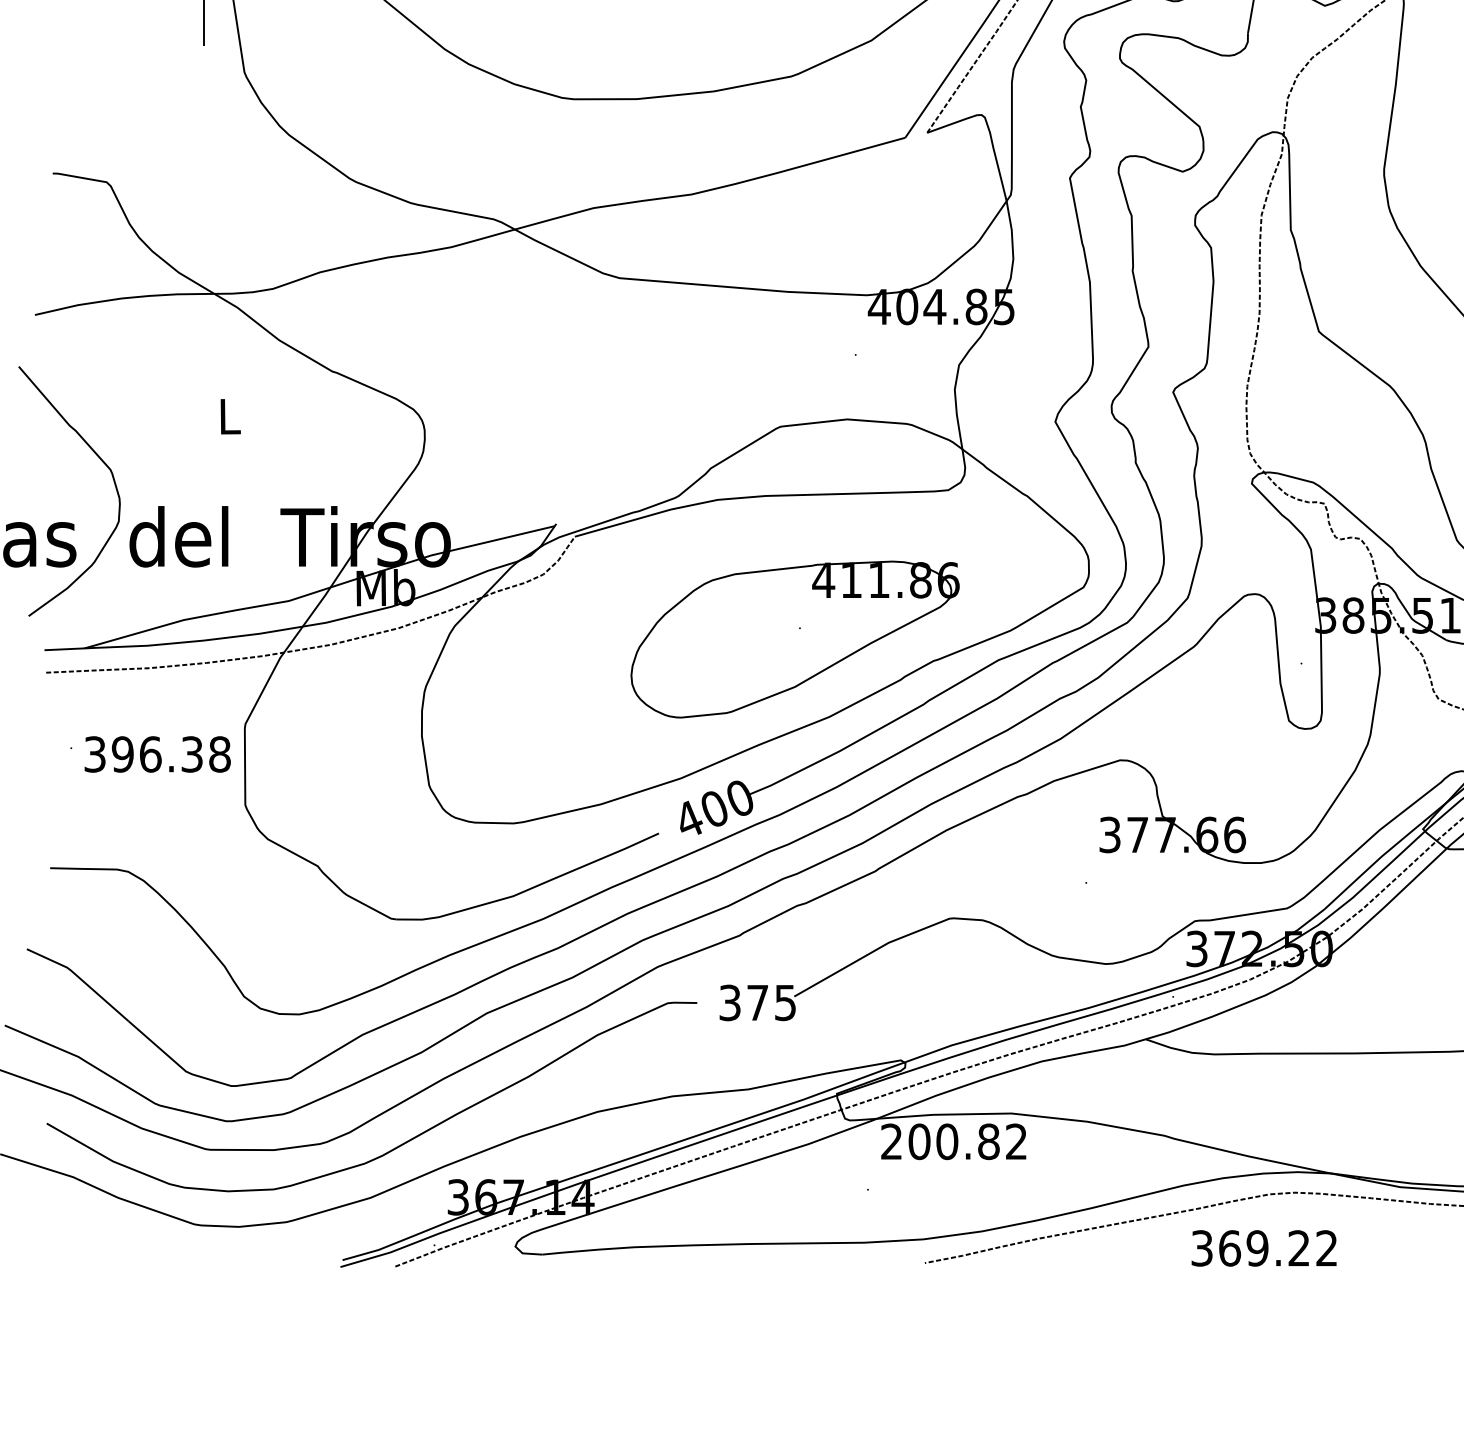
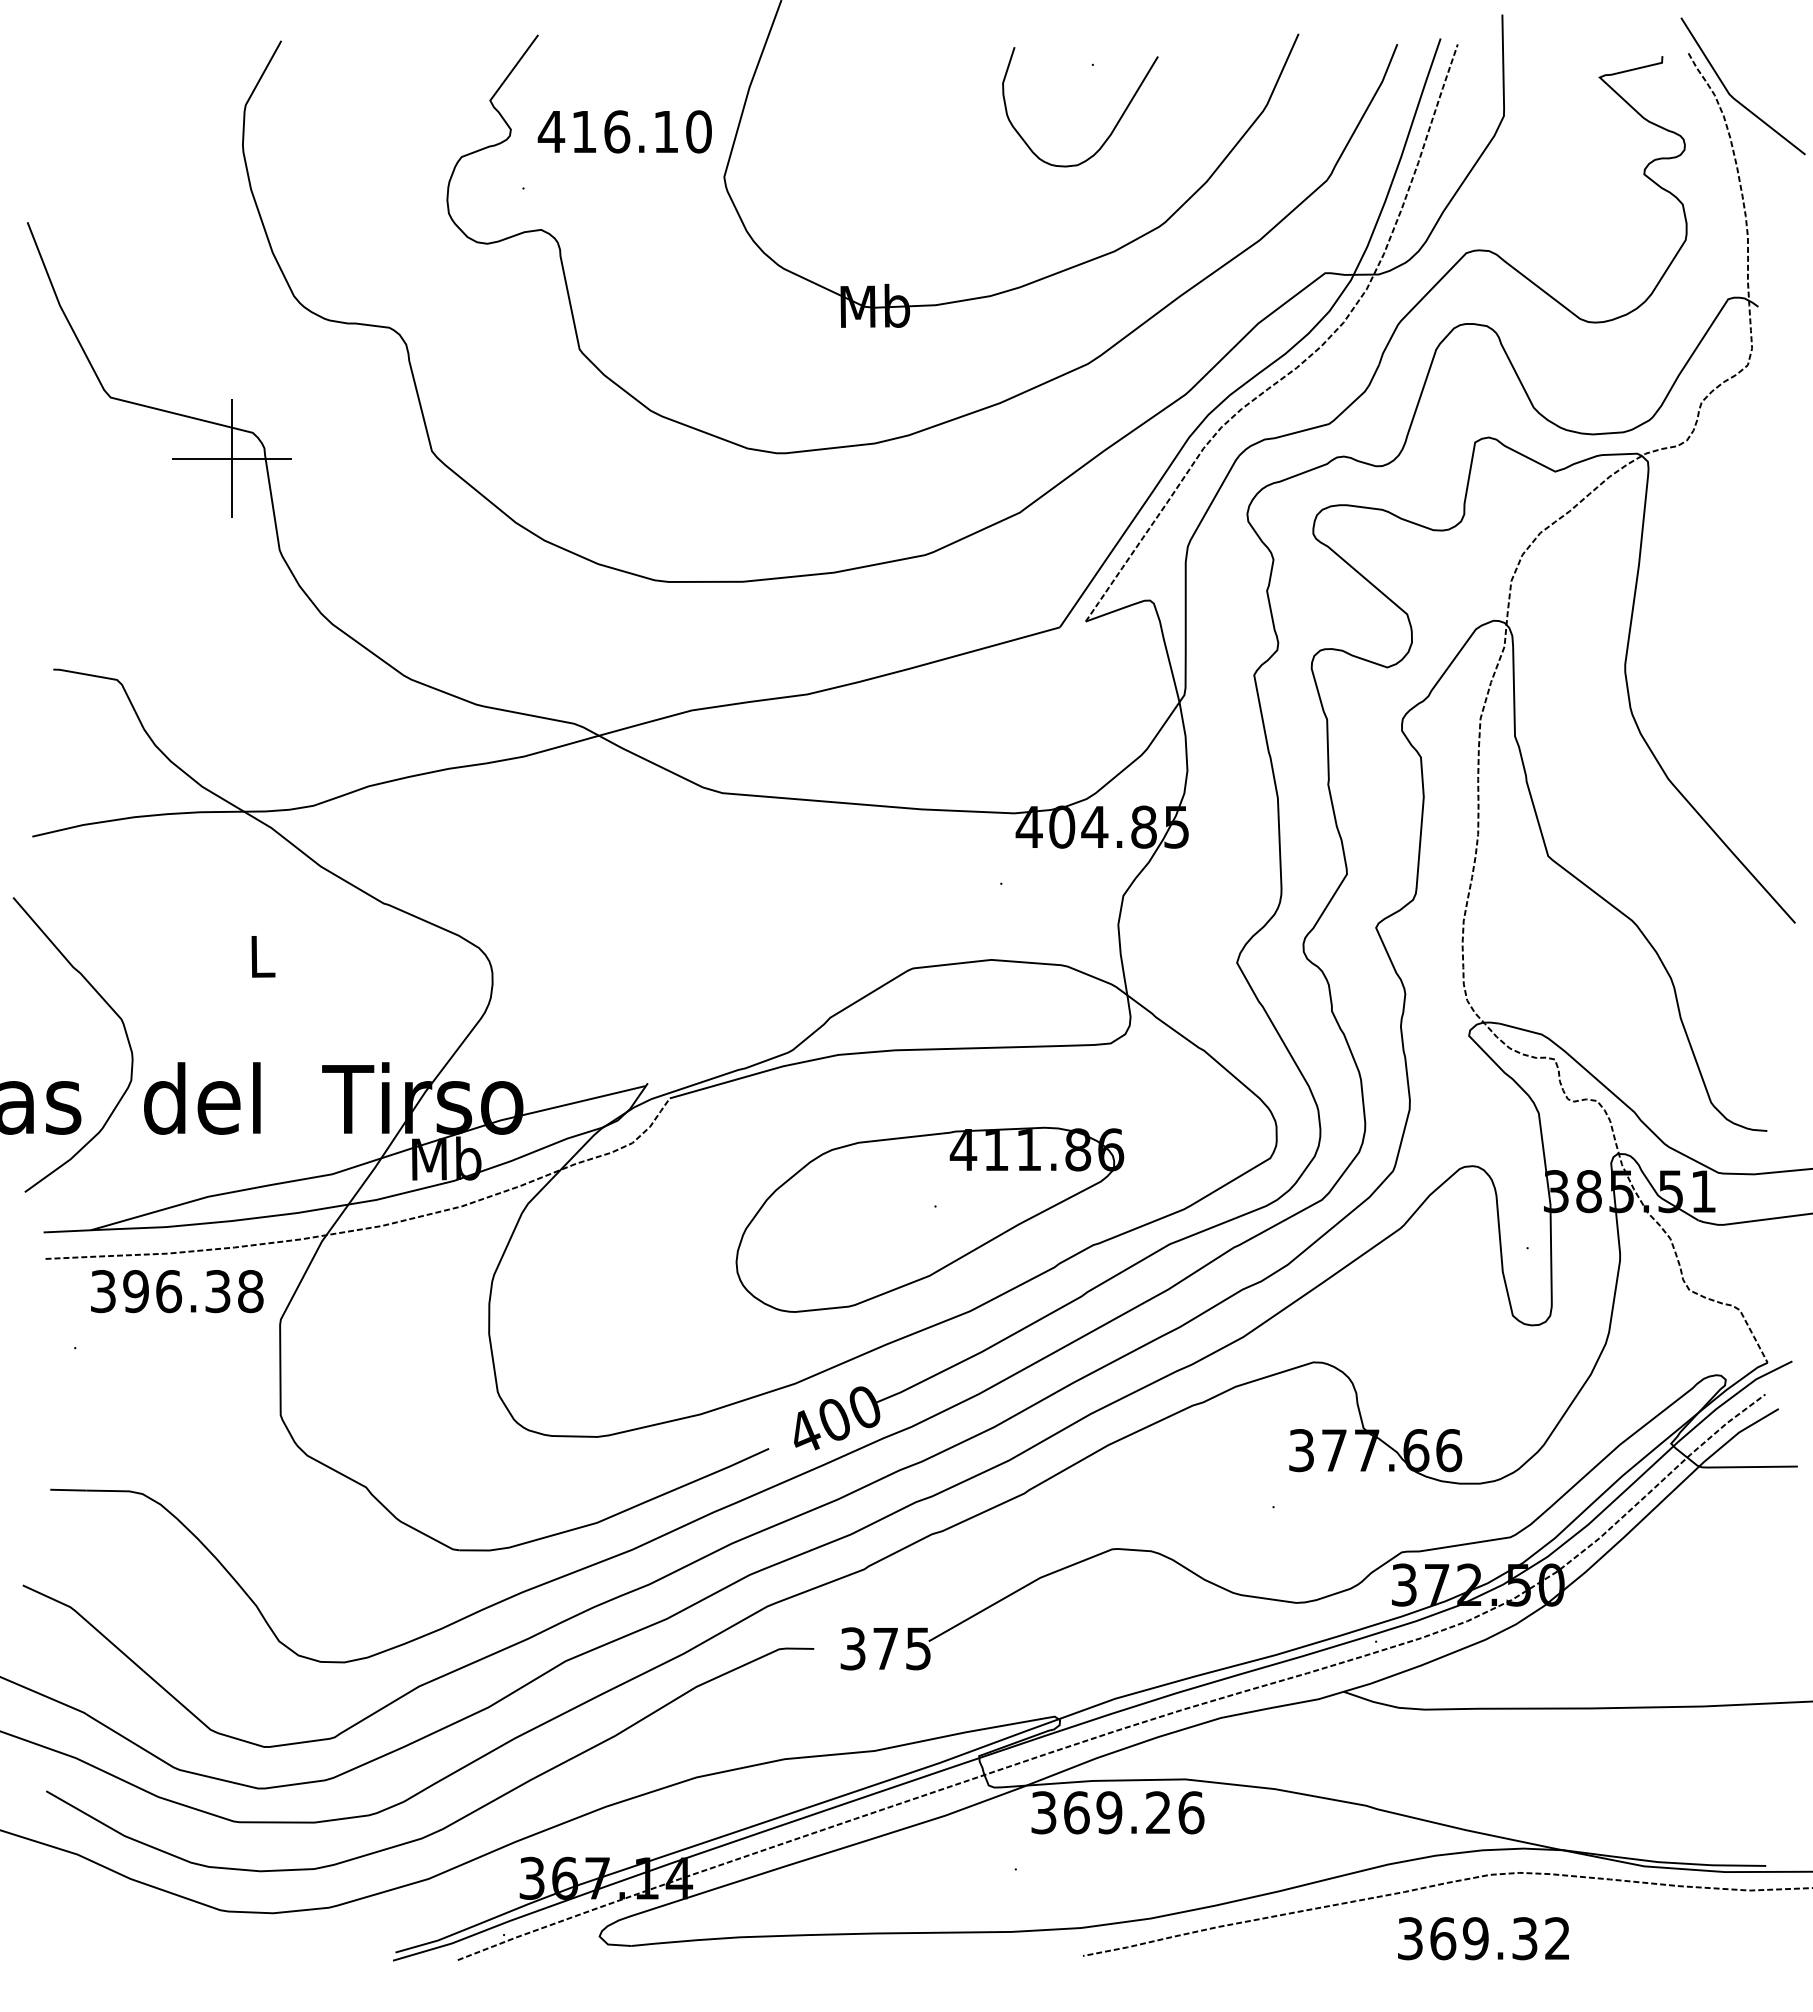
text: (157, 754) -> (177, 1291), moved
text: (954, 1141) -> (1117, 1812), 200.82 -> 369.26
text: (1298, 1248) -> (1524, 1938), 369.22 -> 369.32

